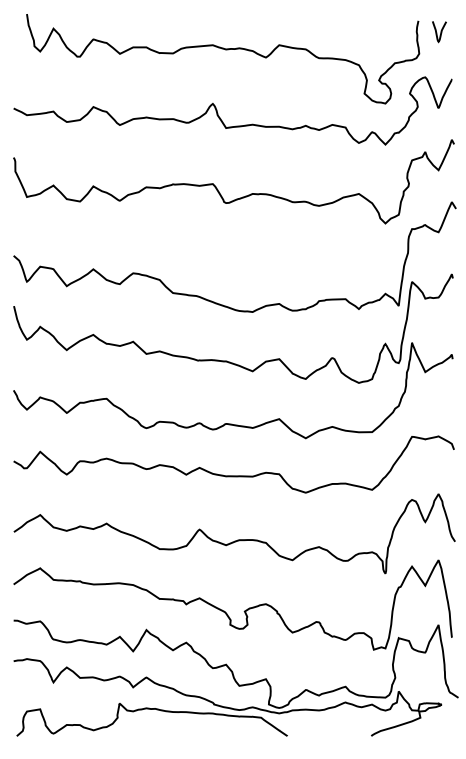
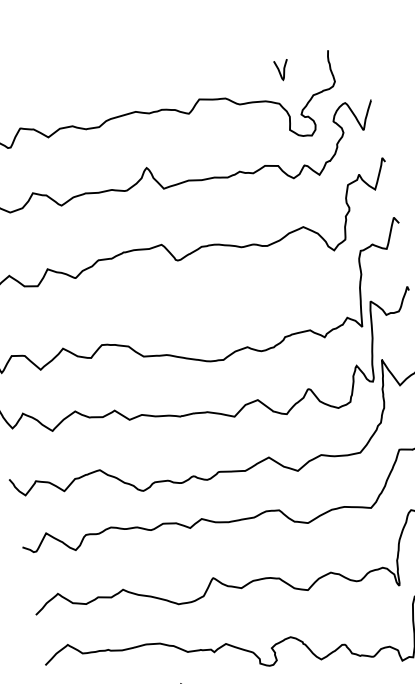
curve: (440, 32) -> (283, 70), moved

